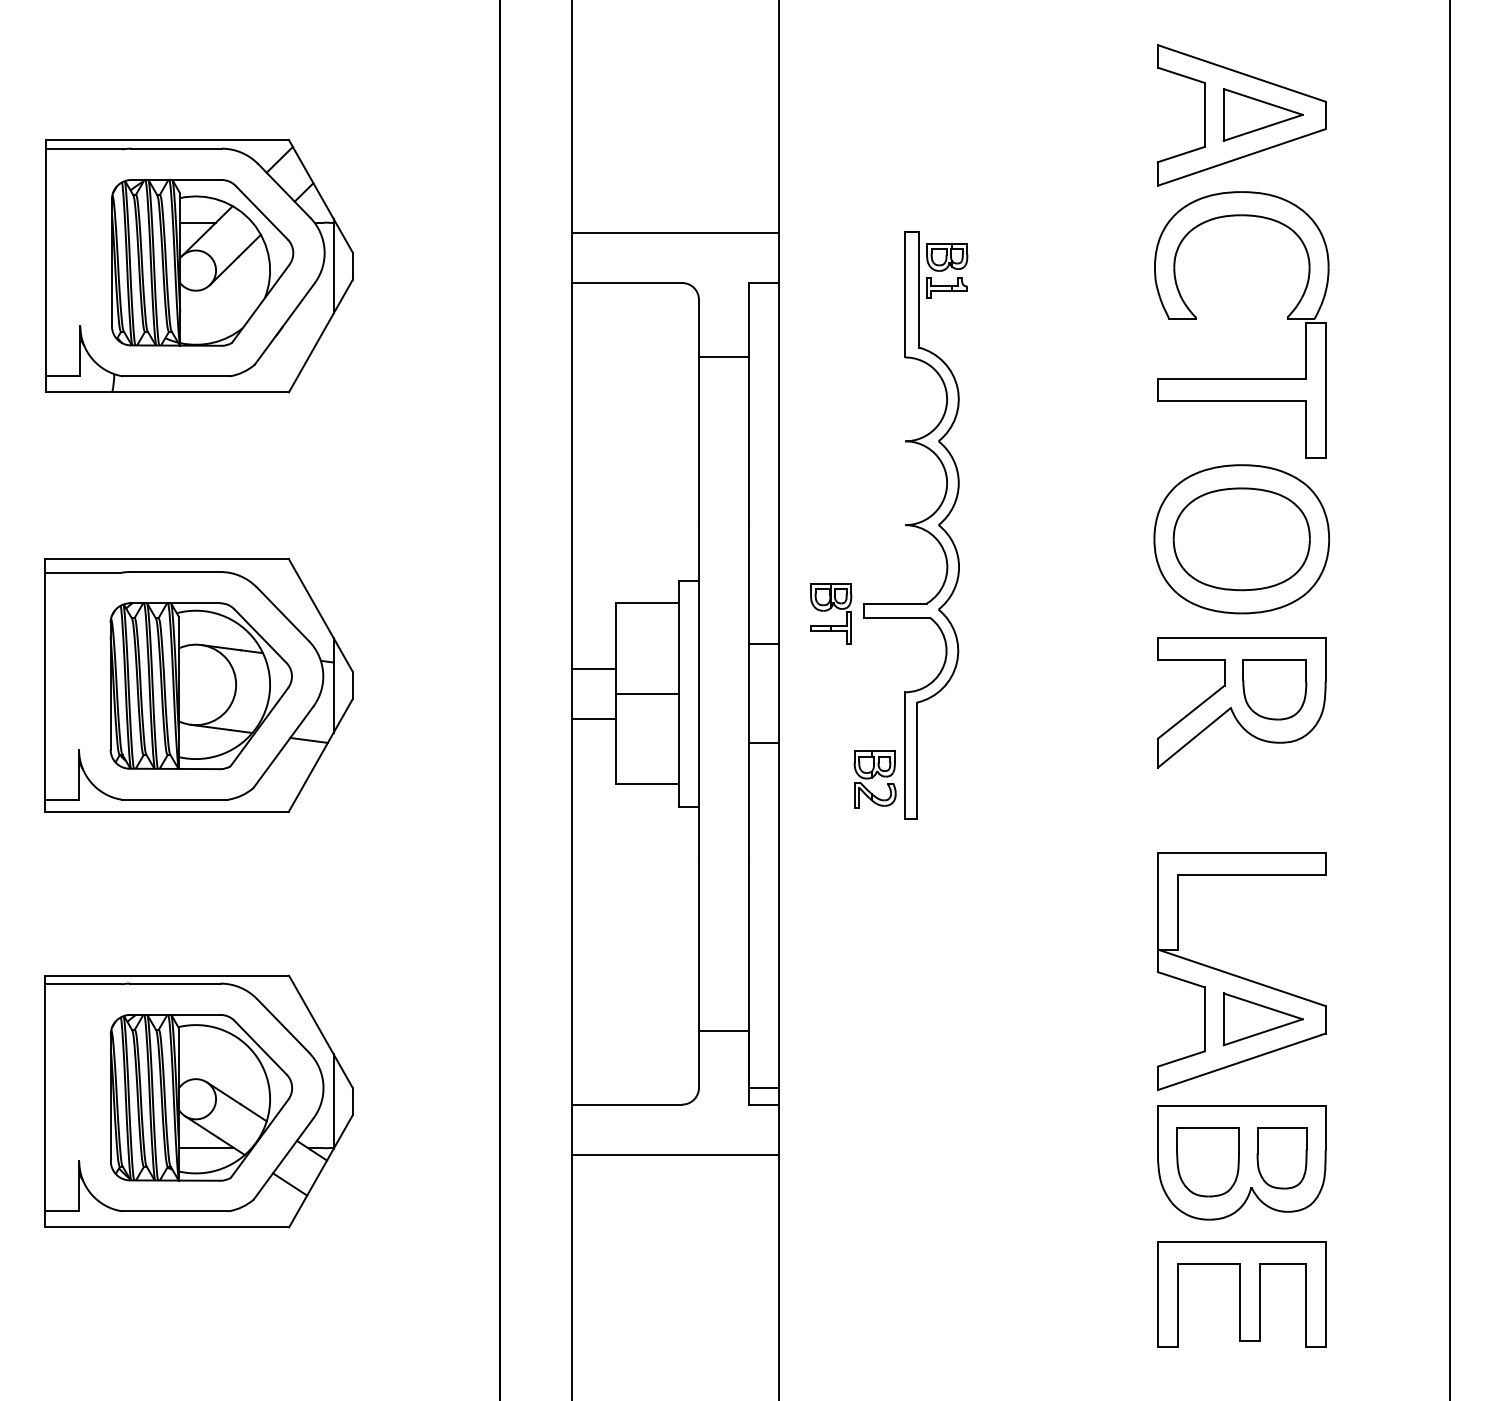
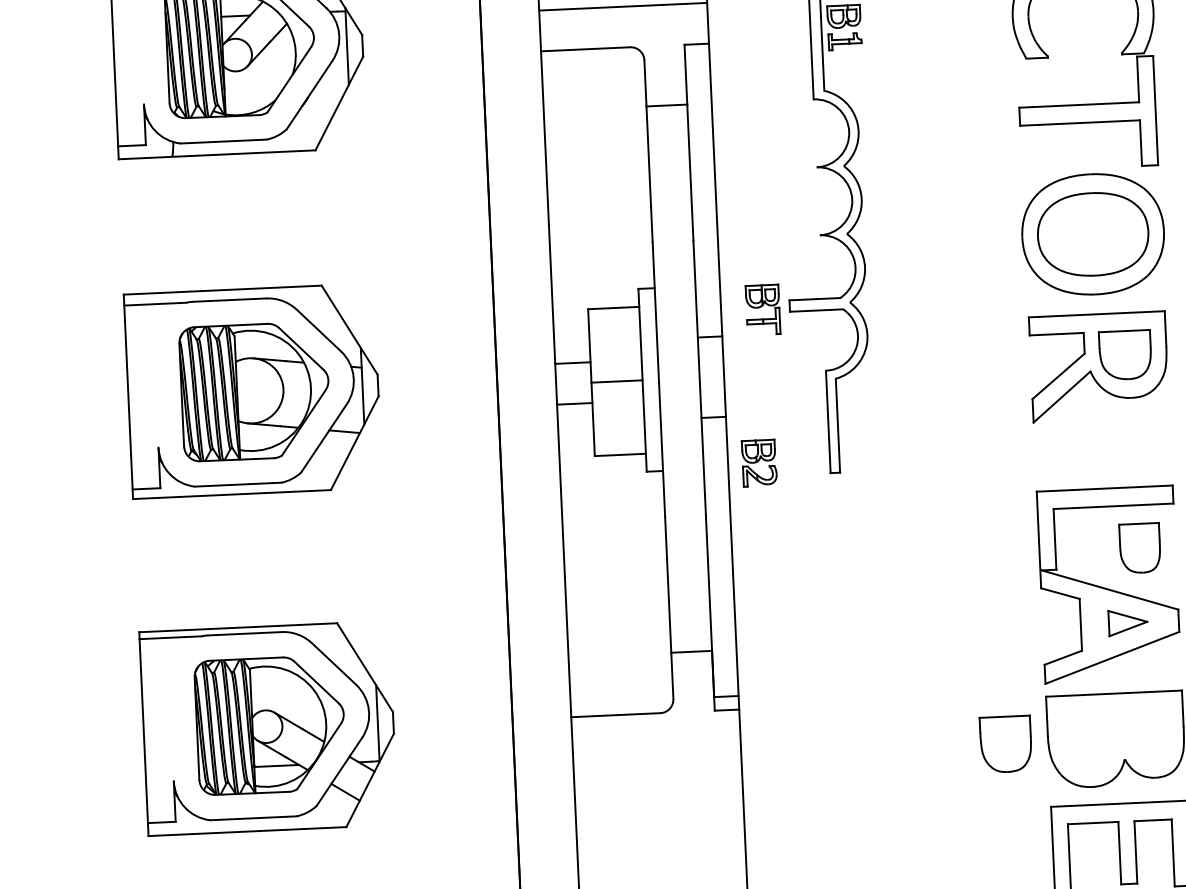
part: (874, 779) -> (758, 463), moved
part: (1262, 1019) -> (1127, 622), size x0.6
line: (675, 1154) -> (656, 753), removed
part: (1281, 1158) -> (1139, 548), moved
part: (1207, 1162) -> (1005, 744), moved

